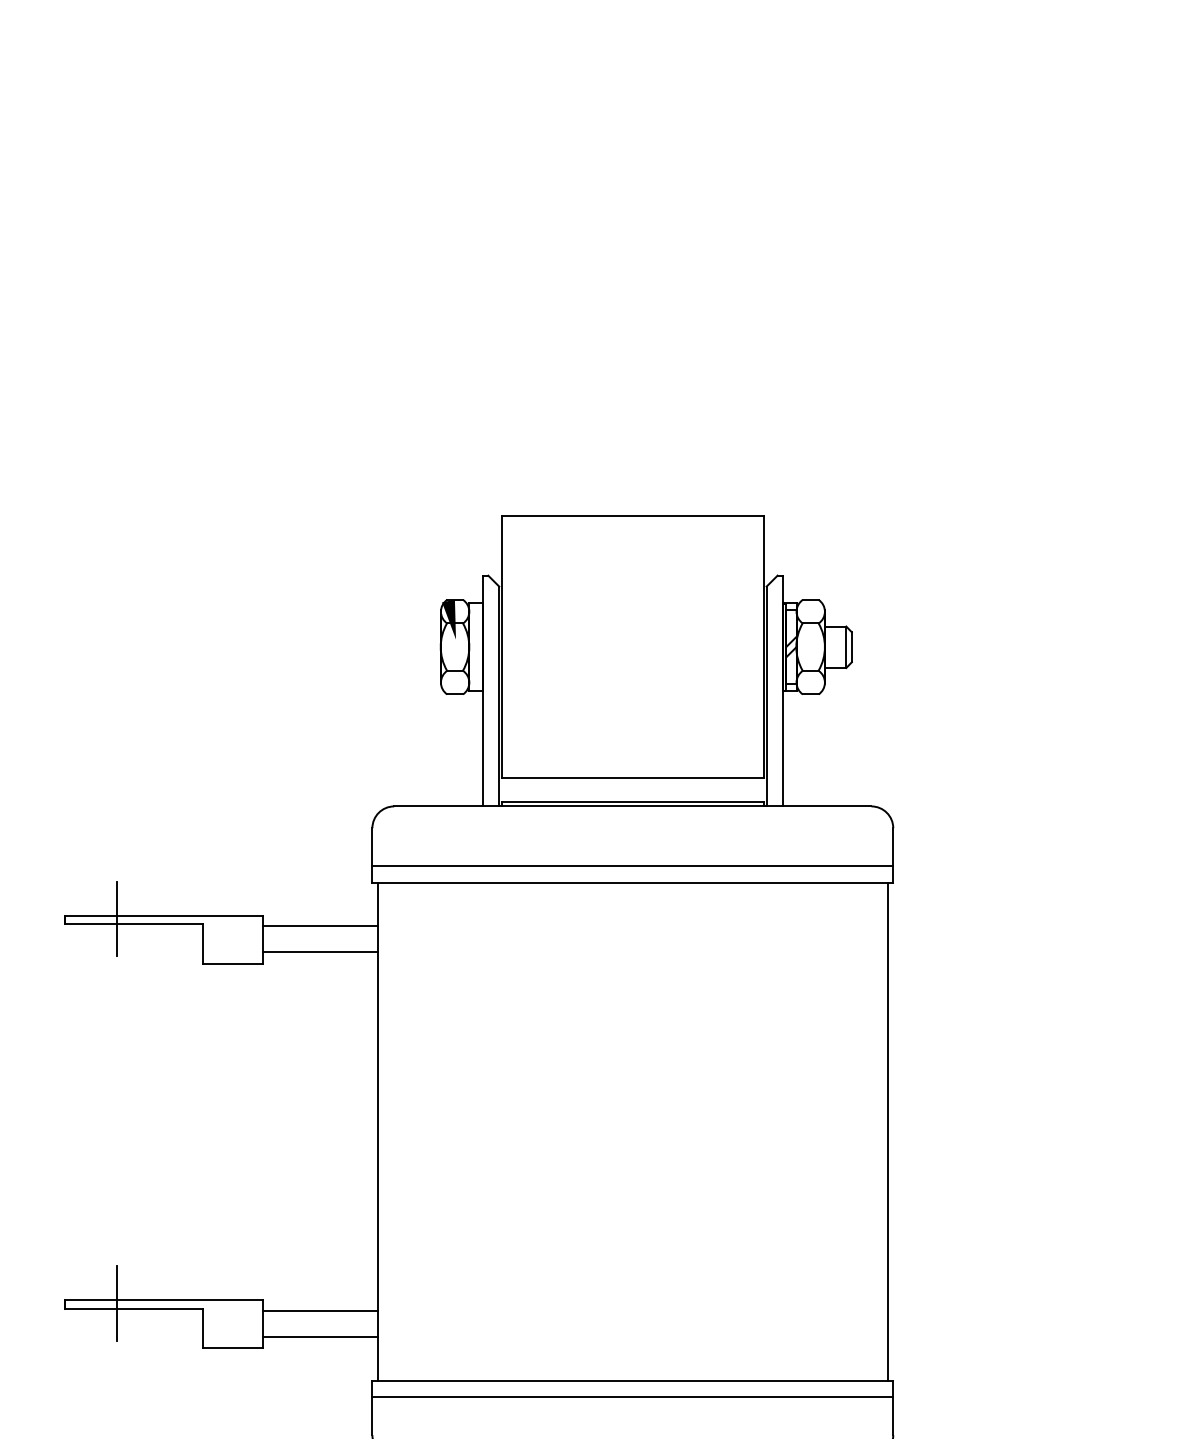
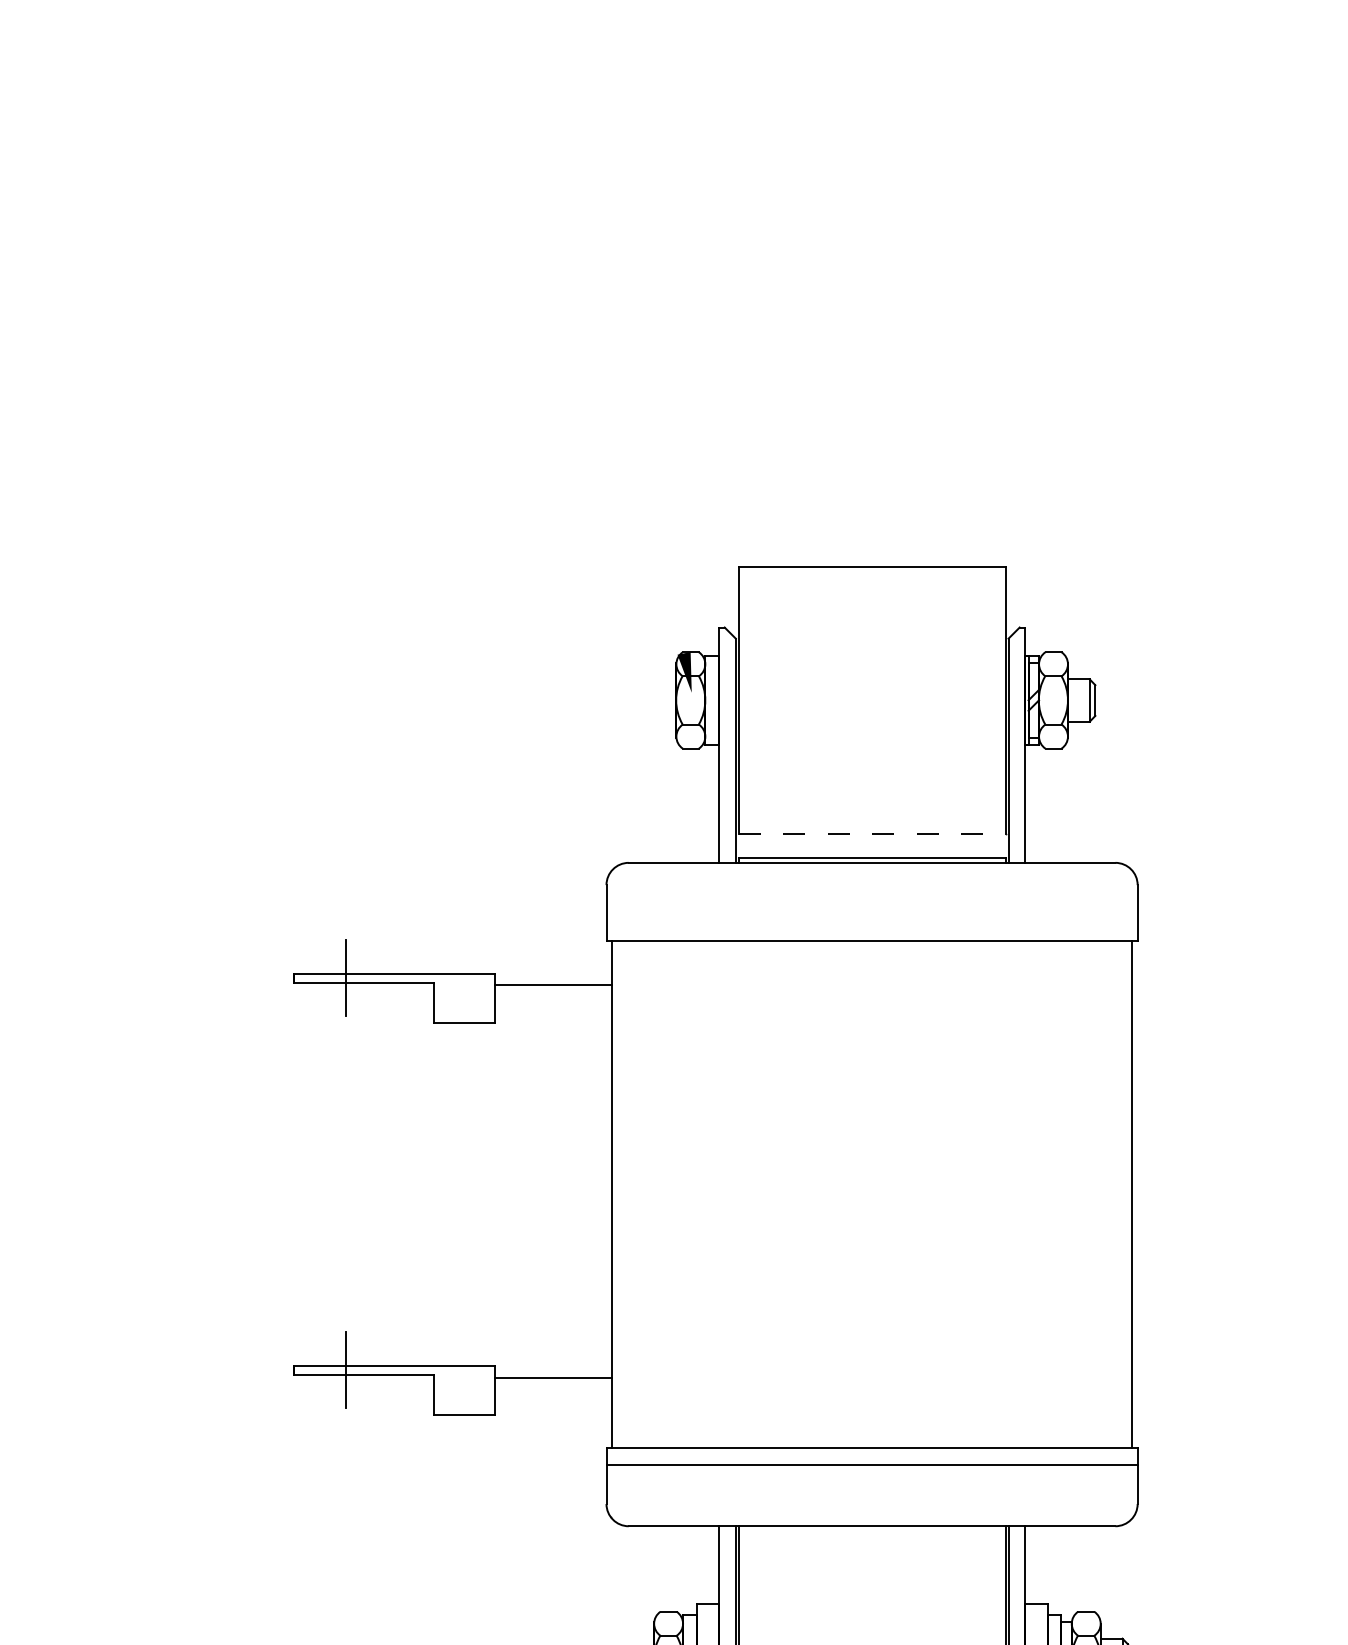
line: (633, 777) -> (872, 833), solid -> dashed
line: (632, 866) -> (871, 924), removed
line: (320, 952) -> (553, 1011), removed
line: (320, 1336) -> (553, 1403), removed

